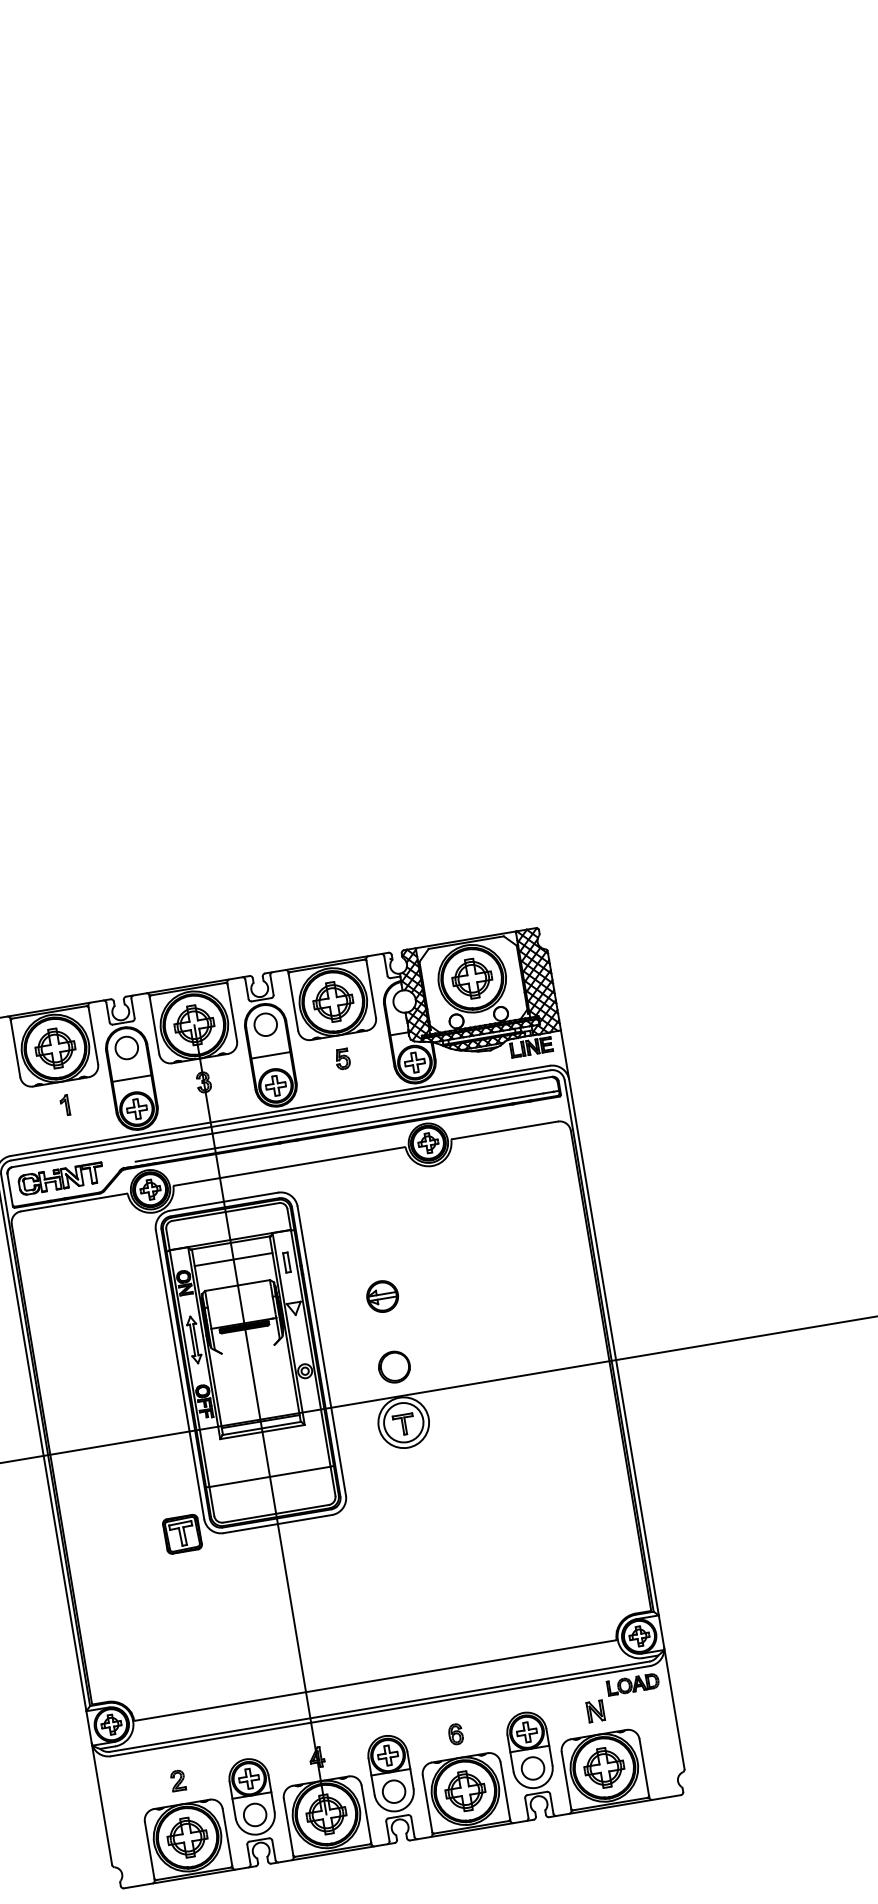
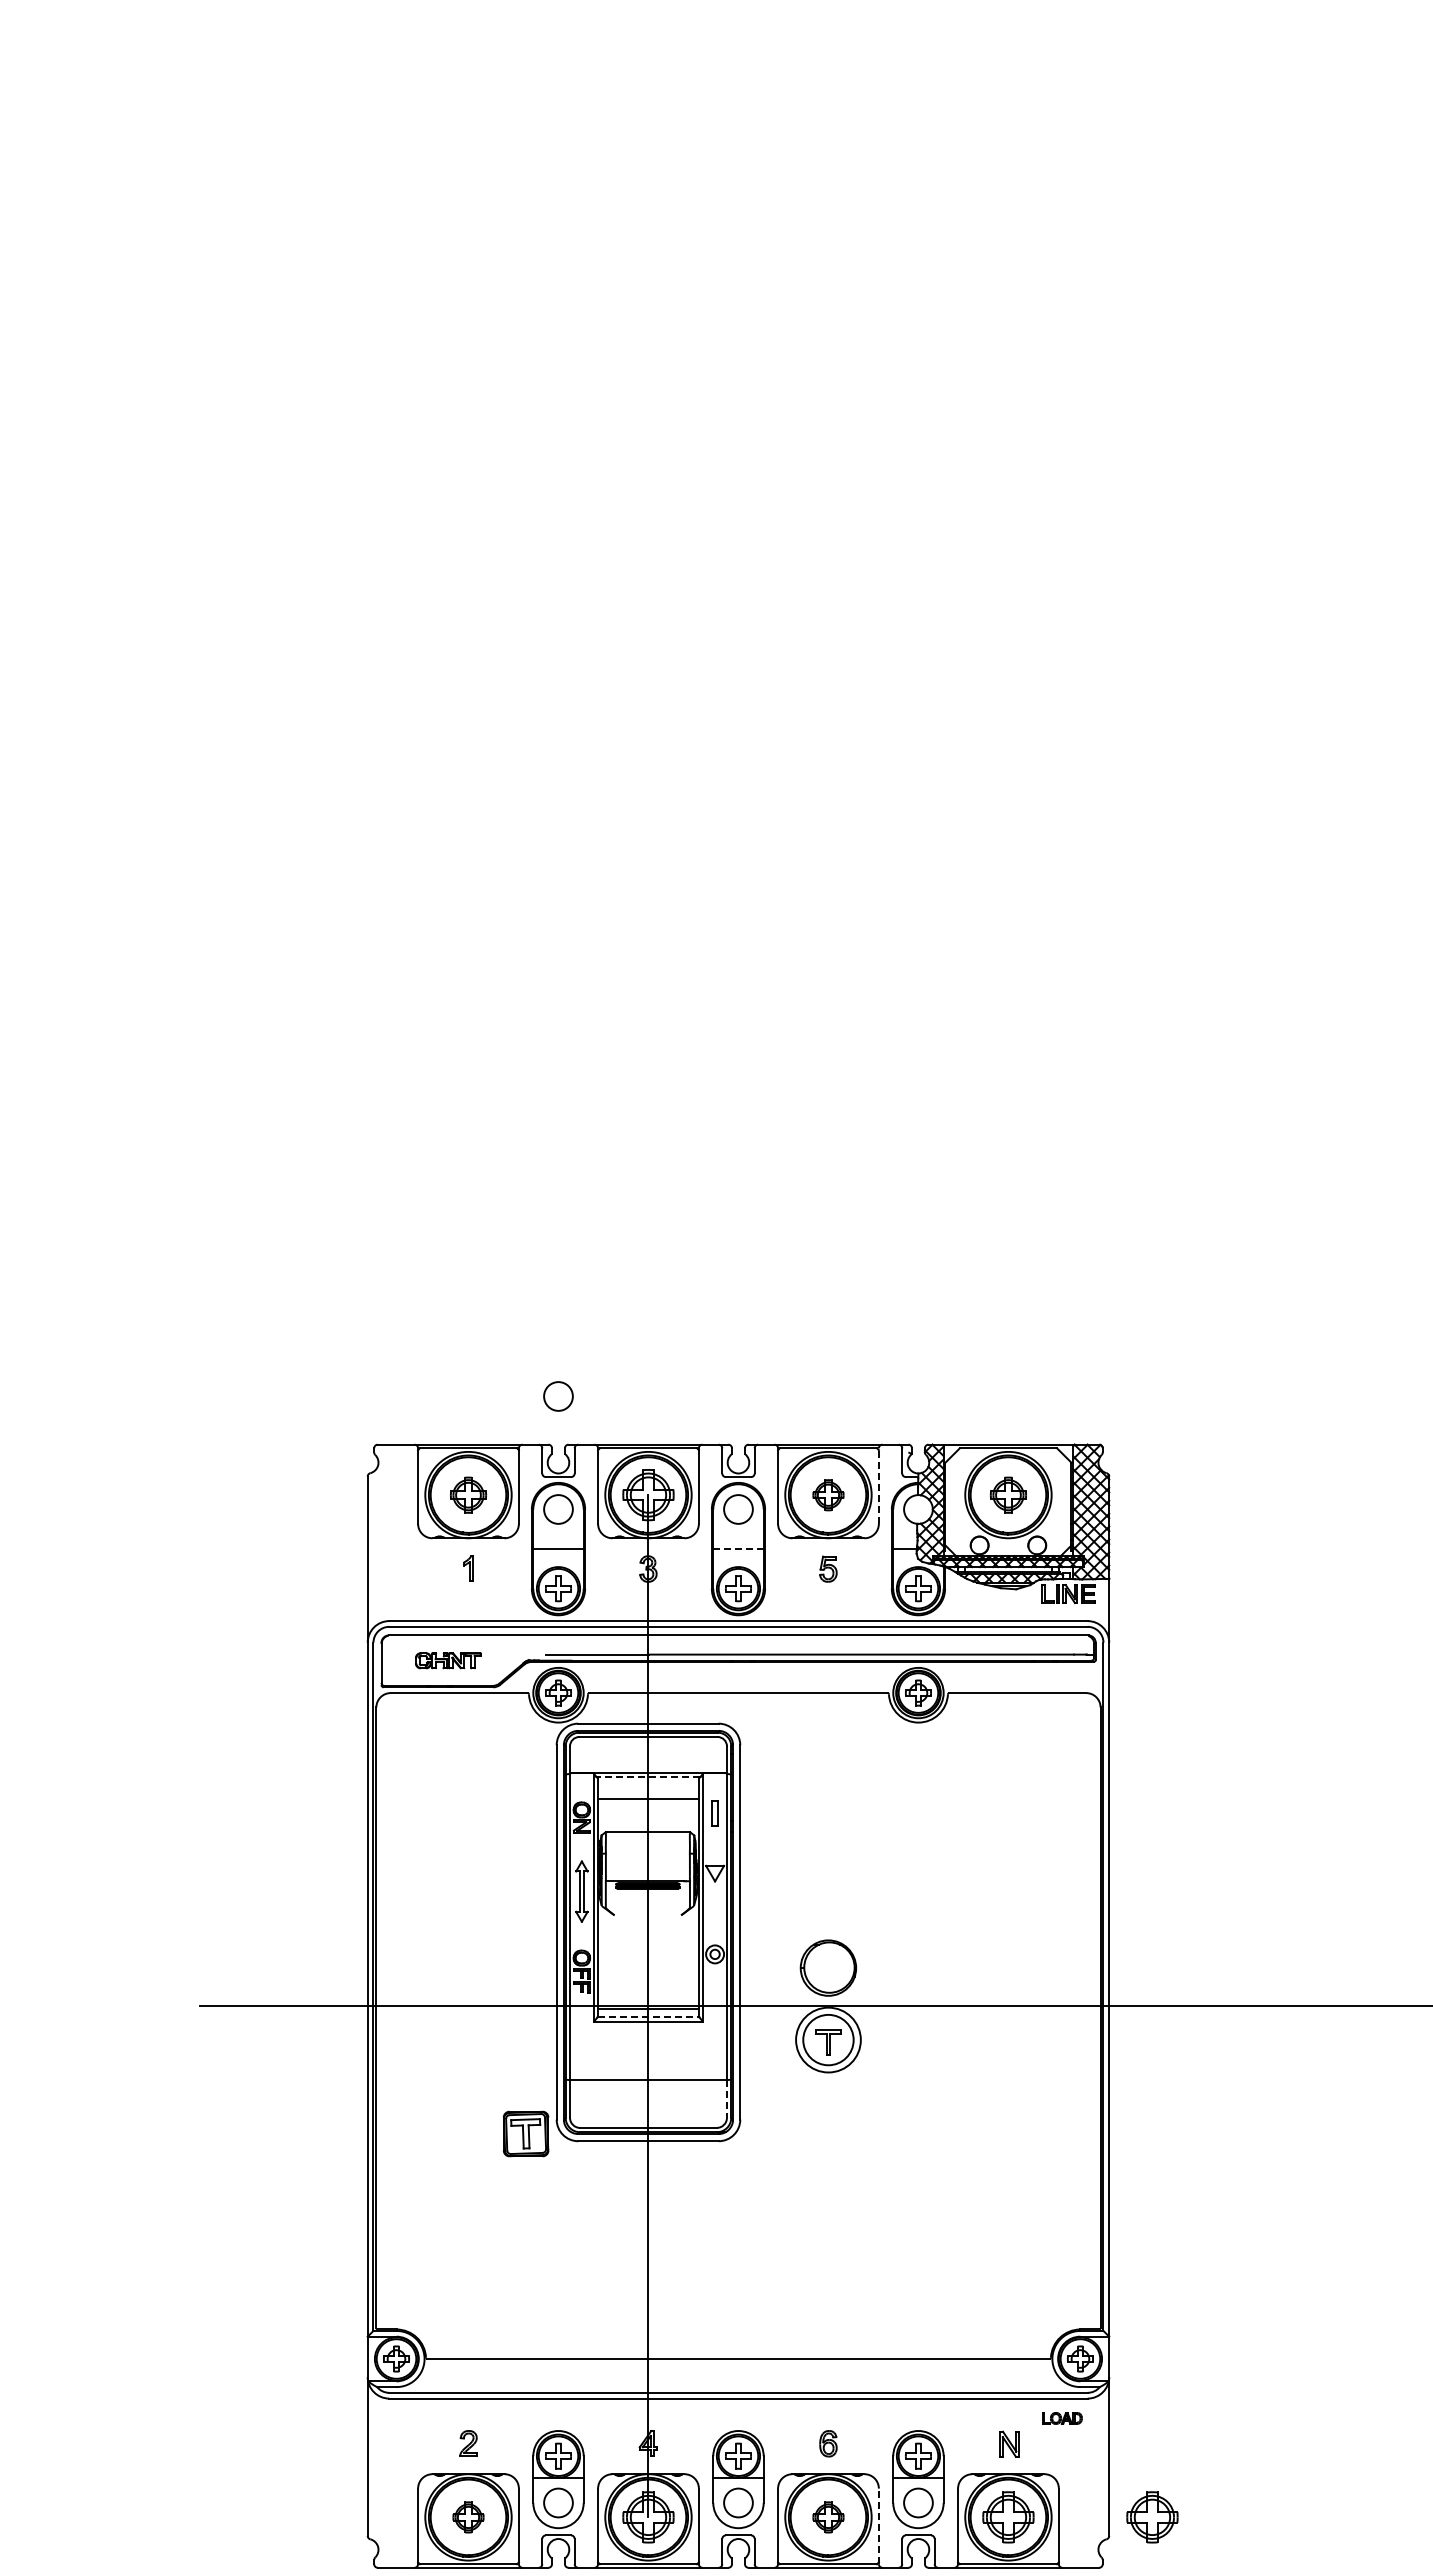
circle: (112, 960) -> (558, 1396), added
part: (472, 979) -> (1008, 1495), size x0.7
line: (370, 988) -> (878, 1486), solid -> dashed
part: (333, 1002) -> (828, 1495), size x0.6
part: (55, 1048) -> (468, 1495), size x0.7
line: (270, 1055) -> (737, 1549), solid -> dashed
part: (61, 1178) -> (448, 1660), size x0.6
line: (230, 1243) -> (648, 1777), solid -> dashed
part: (382, 1296) -> (828, 1876), removed
part: (394, 1366) -> (828, 1967), size x1.4
line: (261, 1428) -> (648, 2017), solid -> dashed
line: (332, 1481) -> (726, 2098), solid -> dashed
part: (633, 1684) -> (1062, 2418), size x0.6
part: (715, 1749) -> (1152, 2517), added
part: (465, 1791) -> (828, 2517), size x0.6
line: (505, 1791) -> (878, 2526), solid -> dashed
part: (187, 1837) -> (468, 2517), size x0.6

